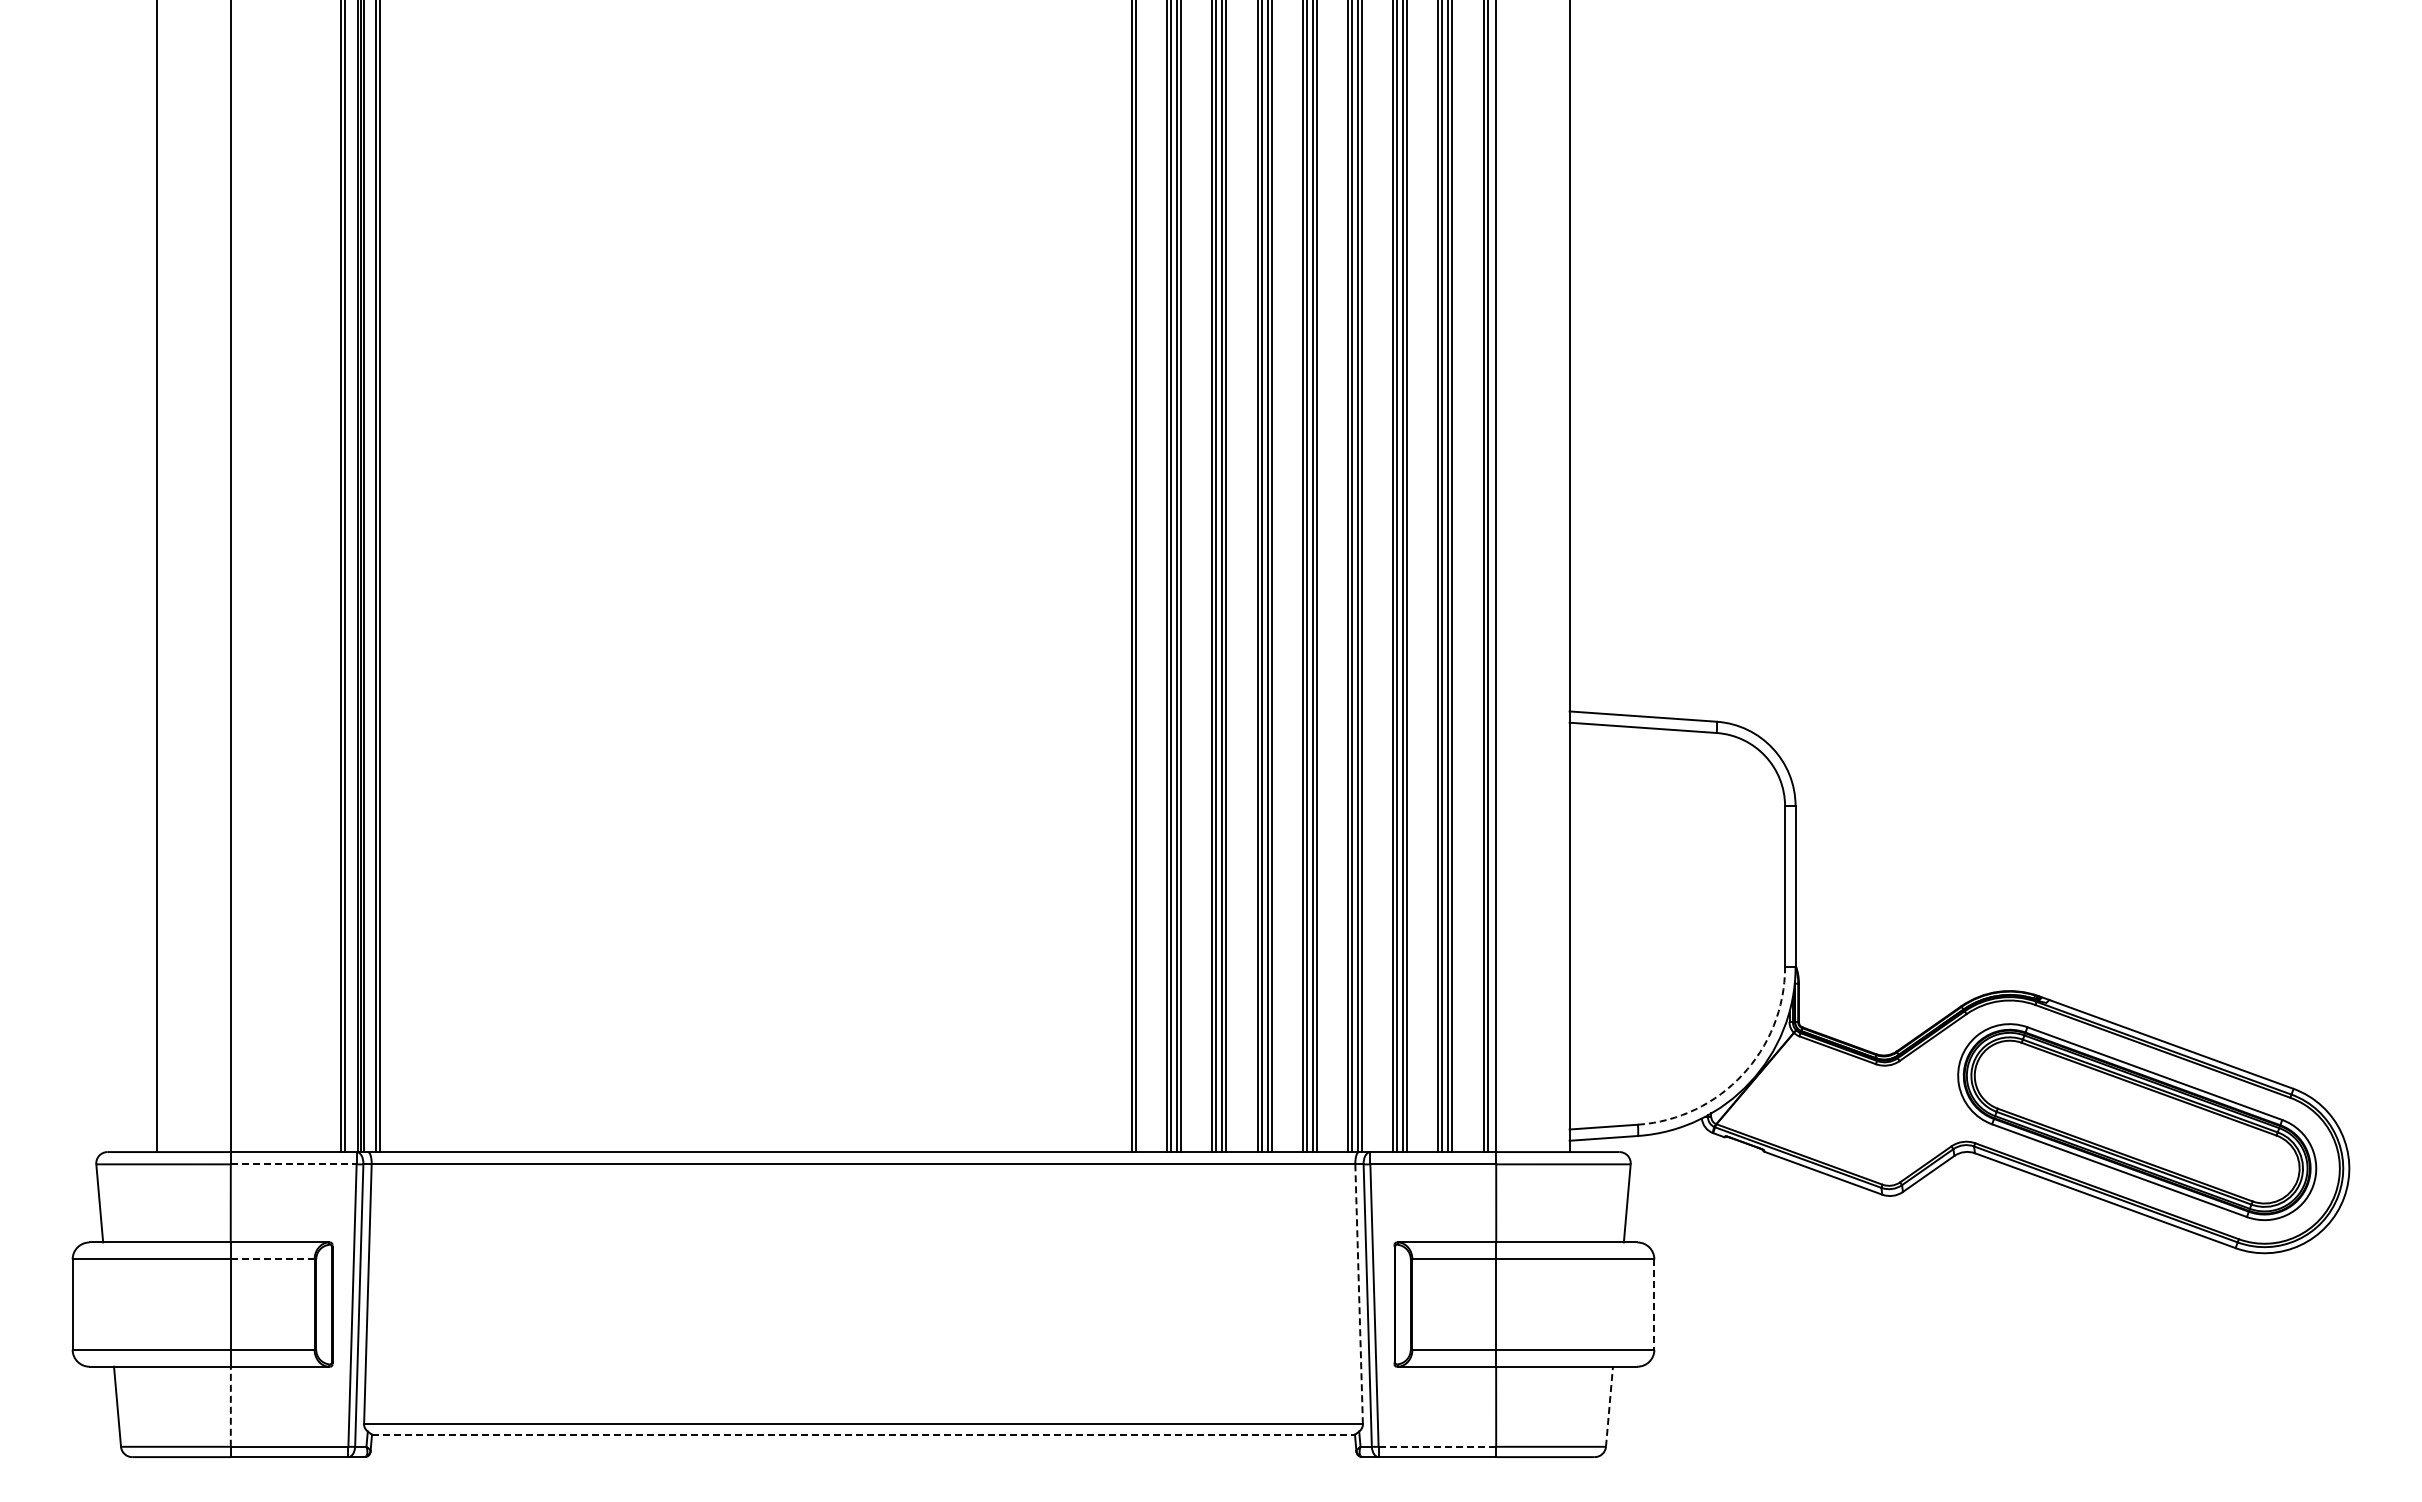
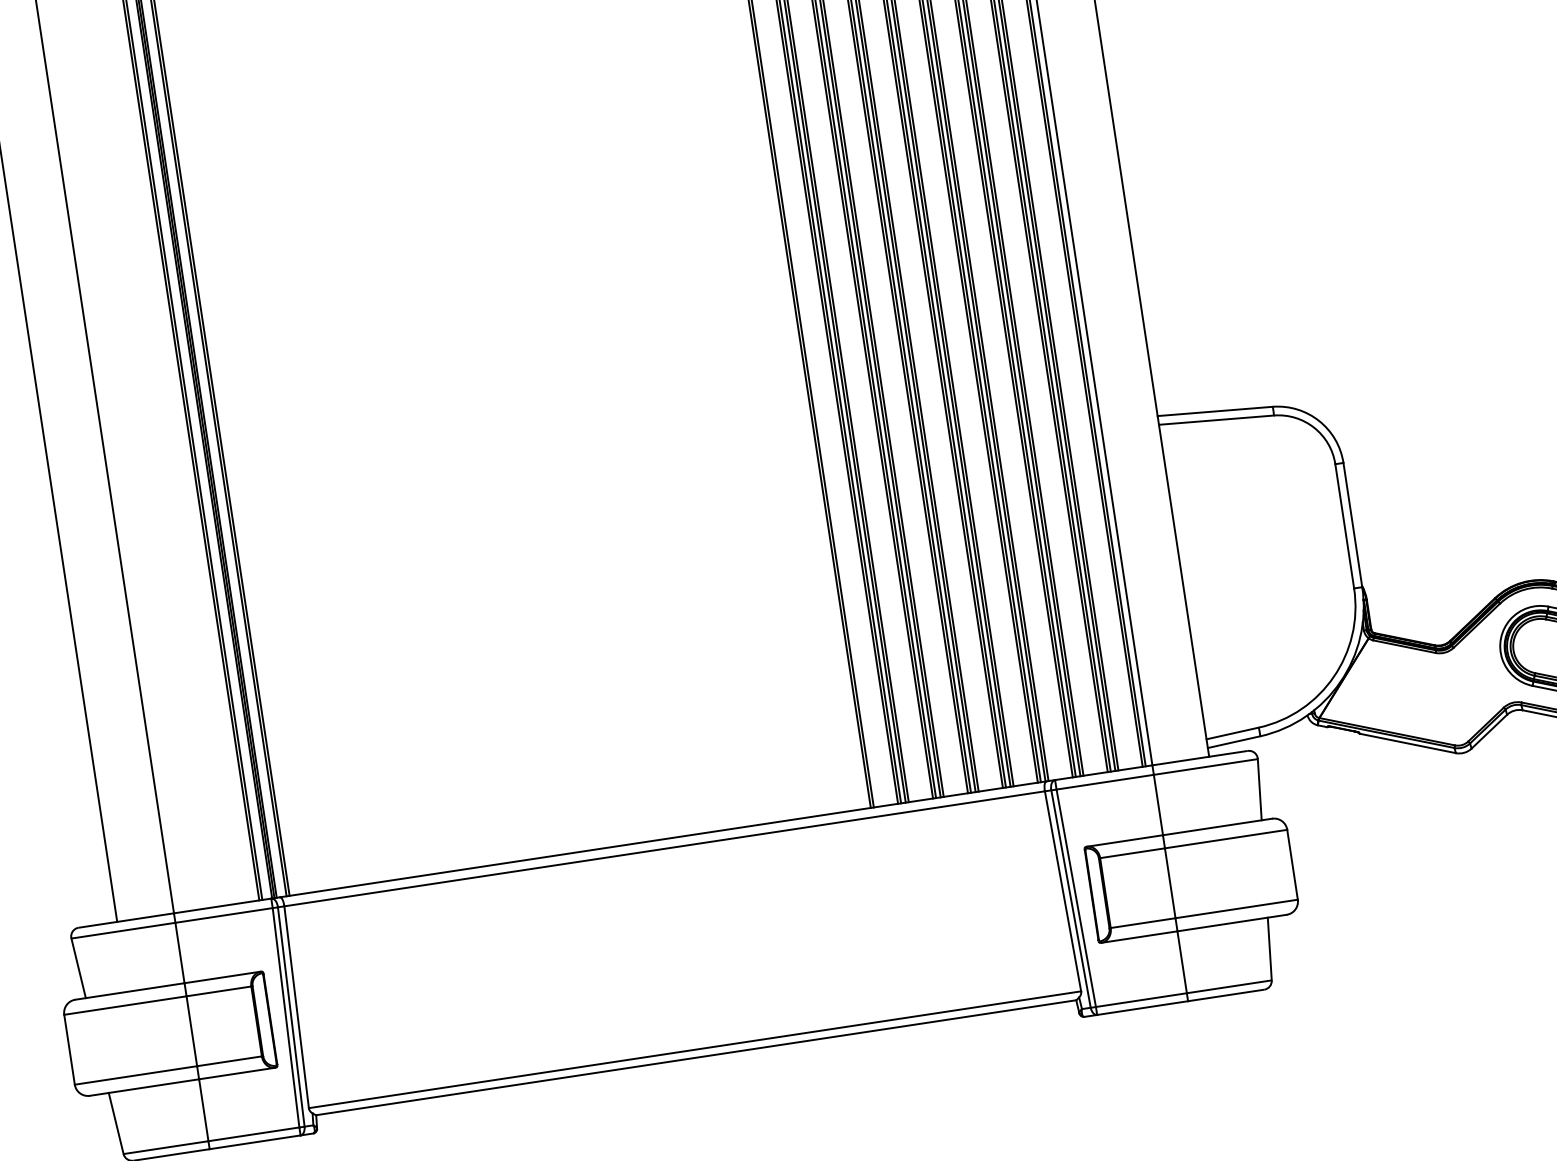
arc: (1742, 1074) -> (1333, 676), dashed -> solid
line: (293, 1164) -> (223, 915), dashed -> solid
line: (272, 1259) -> (218, 991), dashed -> solid
line: (1359, 1294) -> (1063, 891), dashed -> solid
line: (1654, 1305) -> (1292, 865), dashed -> solid
line: (230, 1406) -> (203, 1110), dashed -> solid
line: (1609, 1406) -> (1269, 948), dashed -> solid
line: (863, 1434) -> (696, 1057), dashed -> solid
line: (1437, 1446) -> (1141, 999), dashed -> solid

